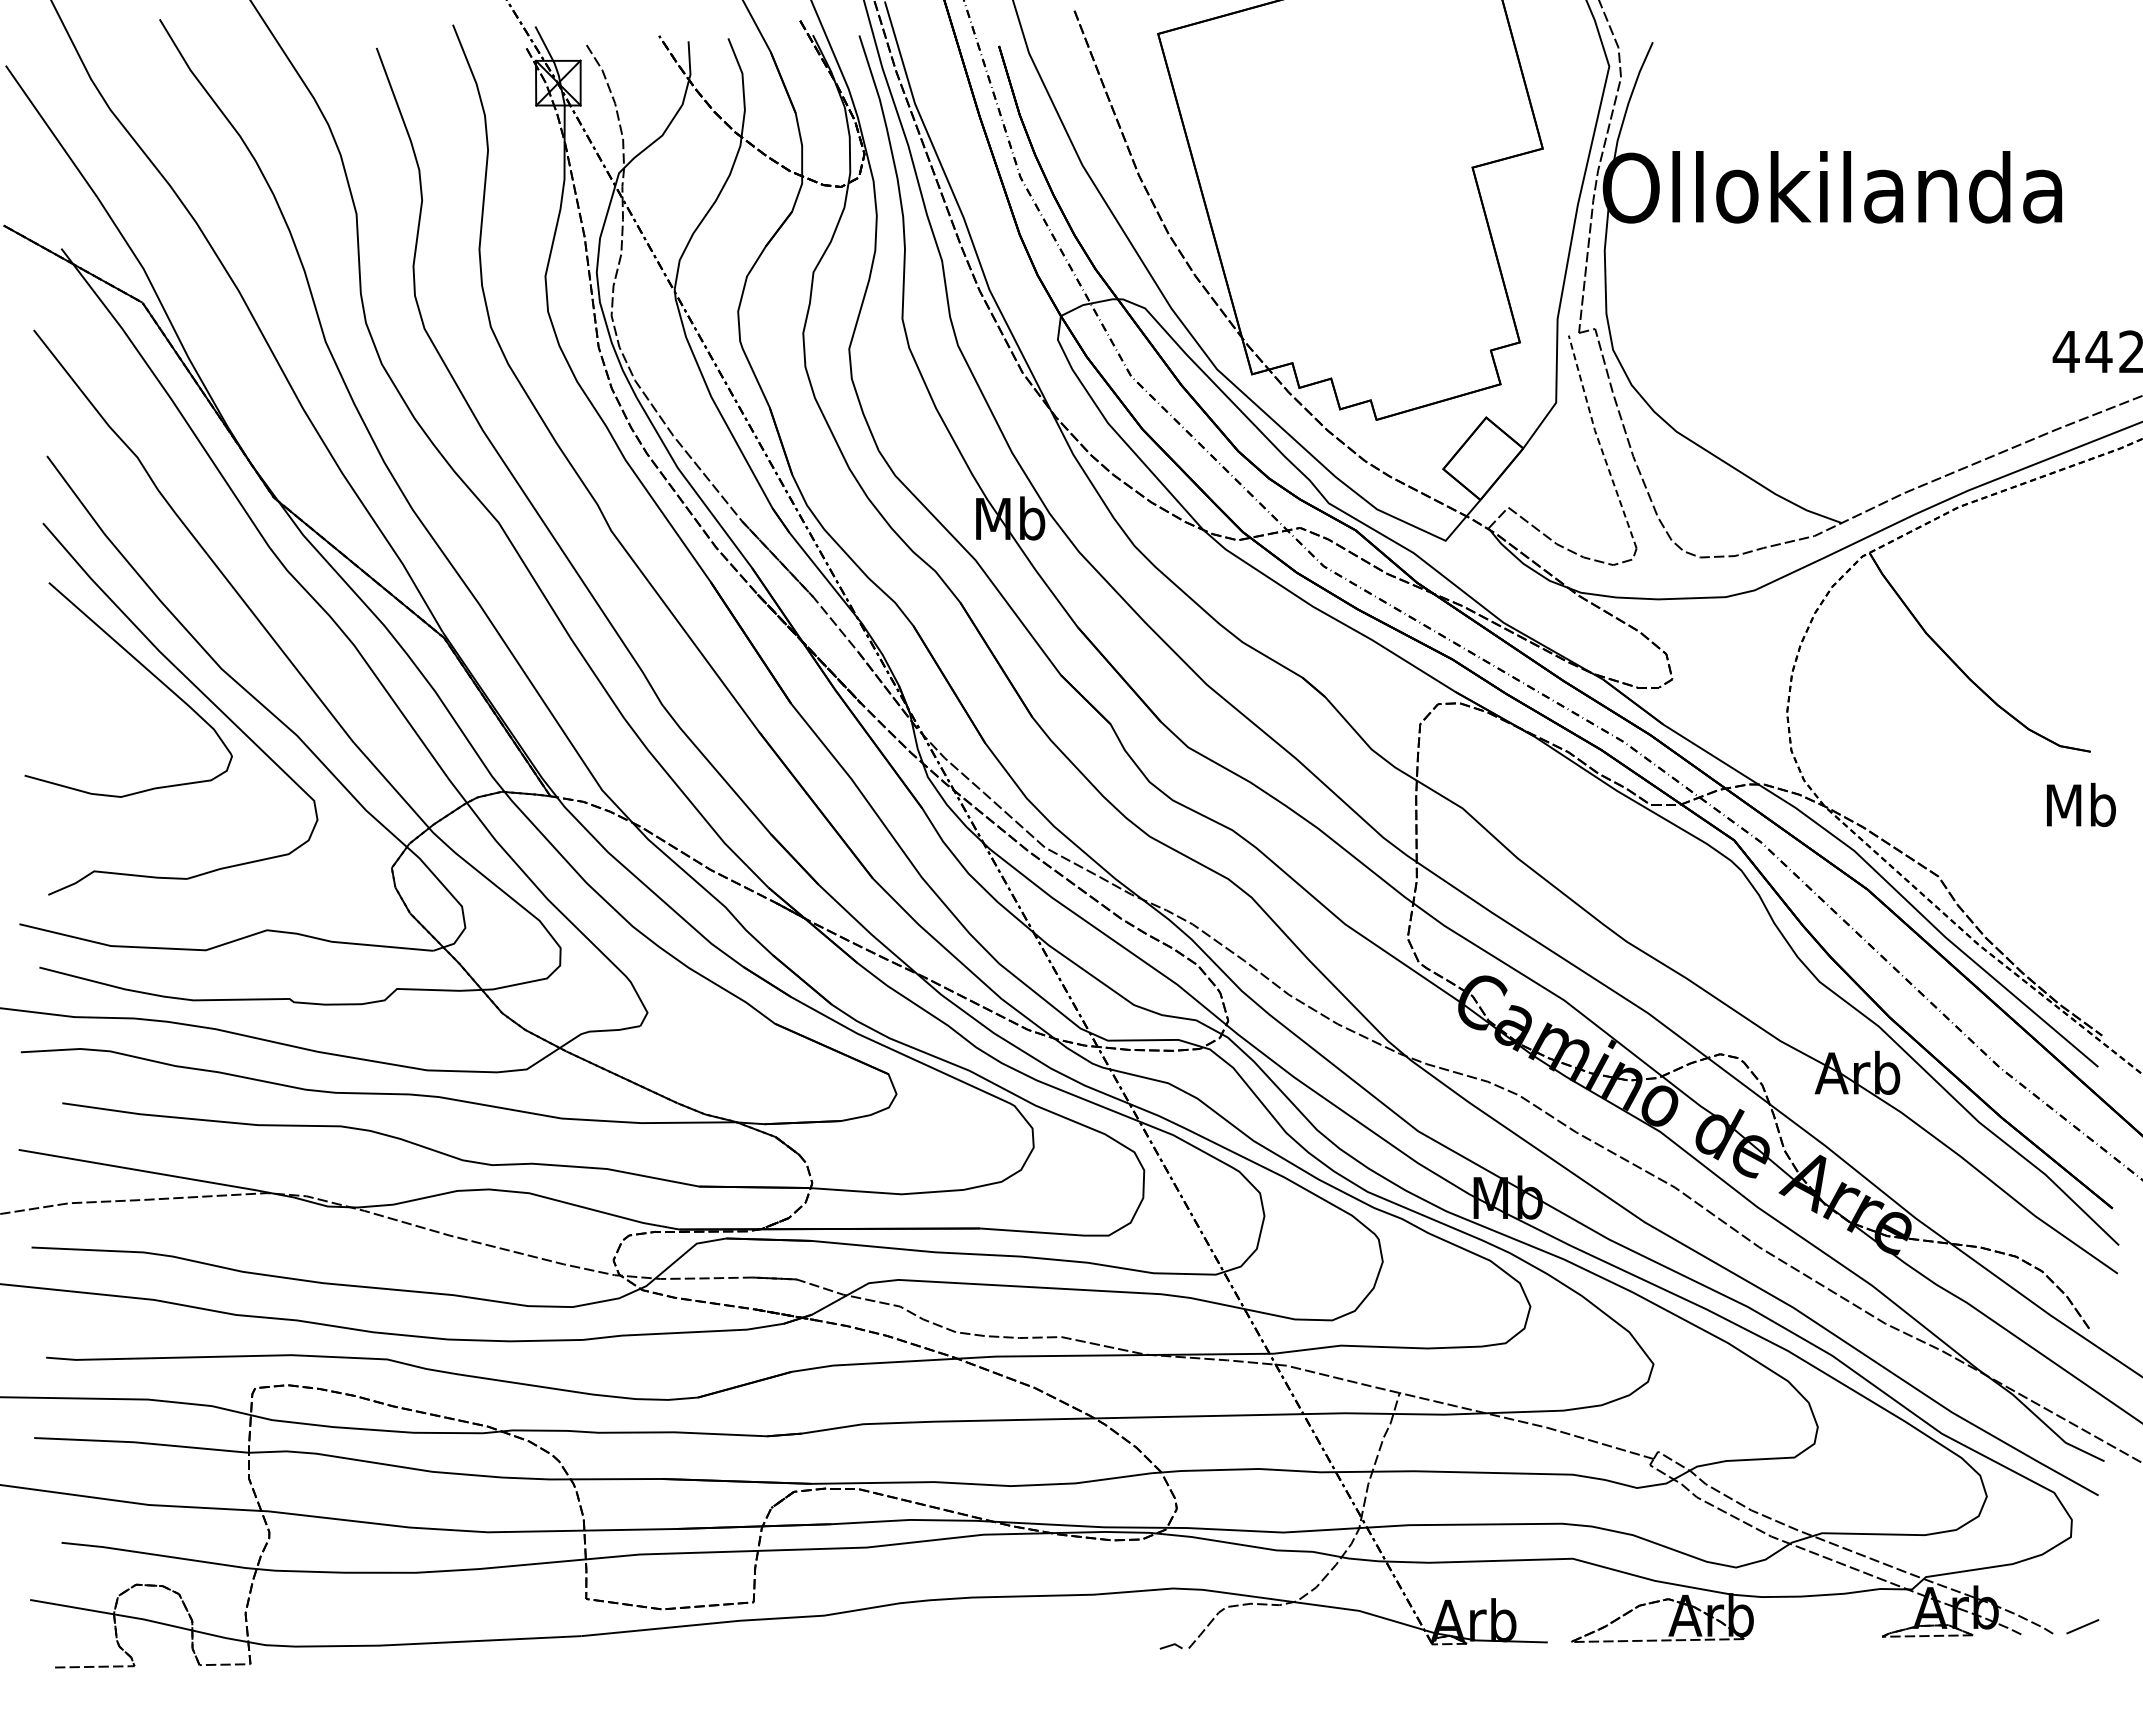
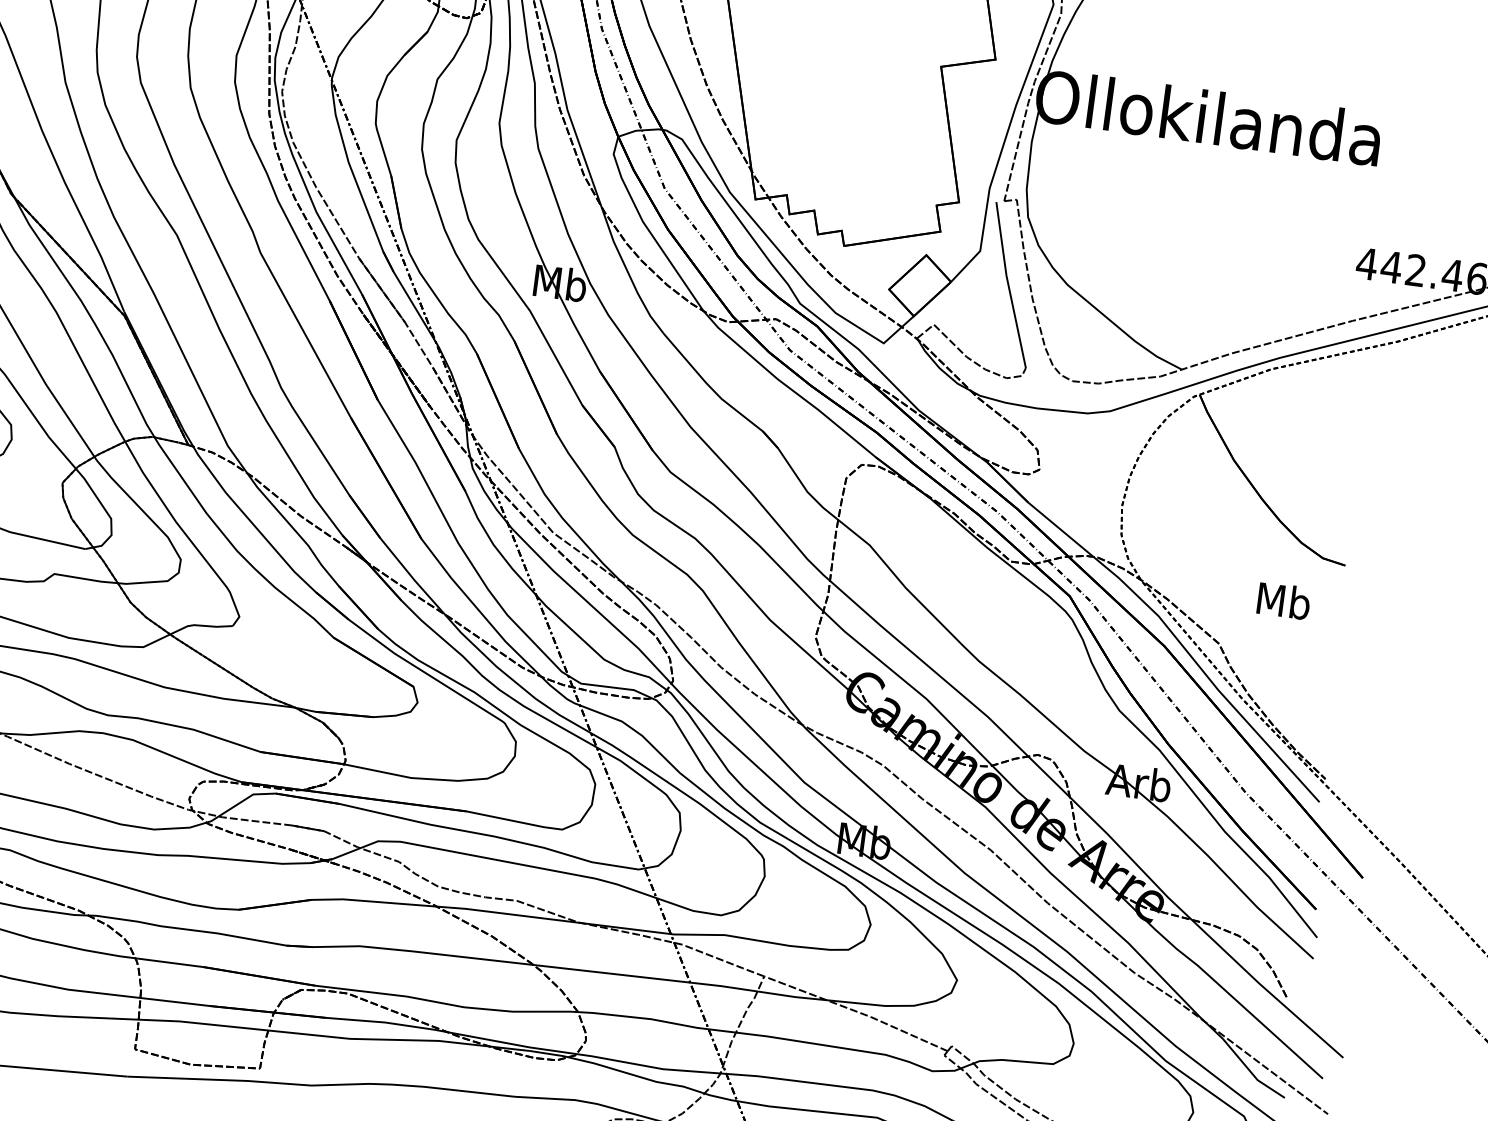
line: (1599, 442) -> (1008, 285), dashed -> solid
text: (2081, 804) -> (1284, 600), moved

